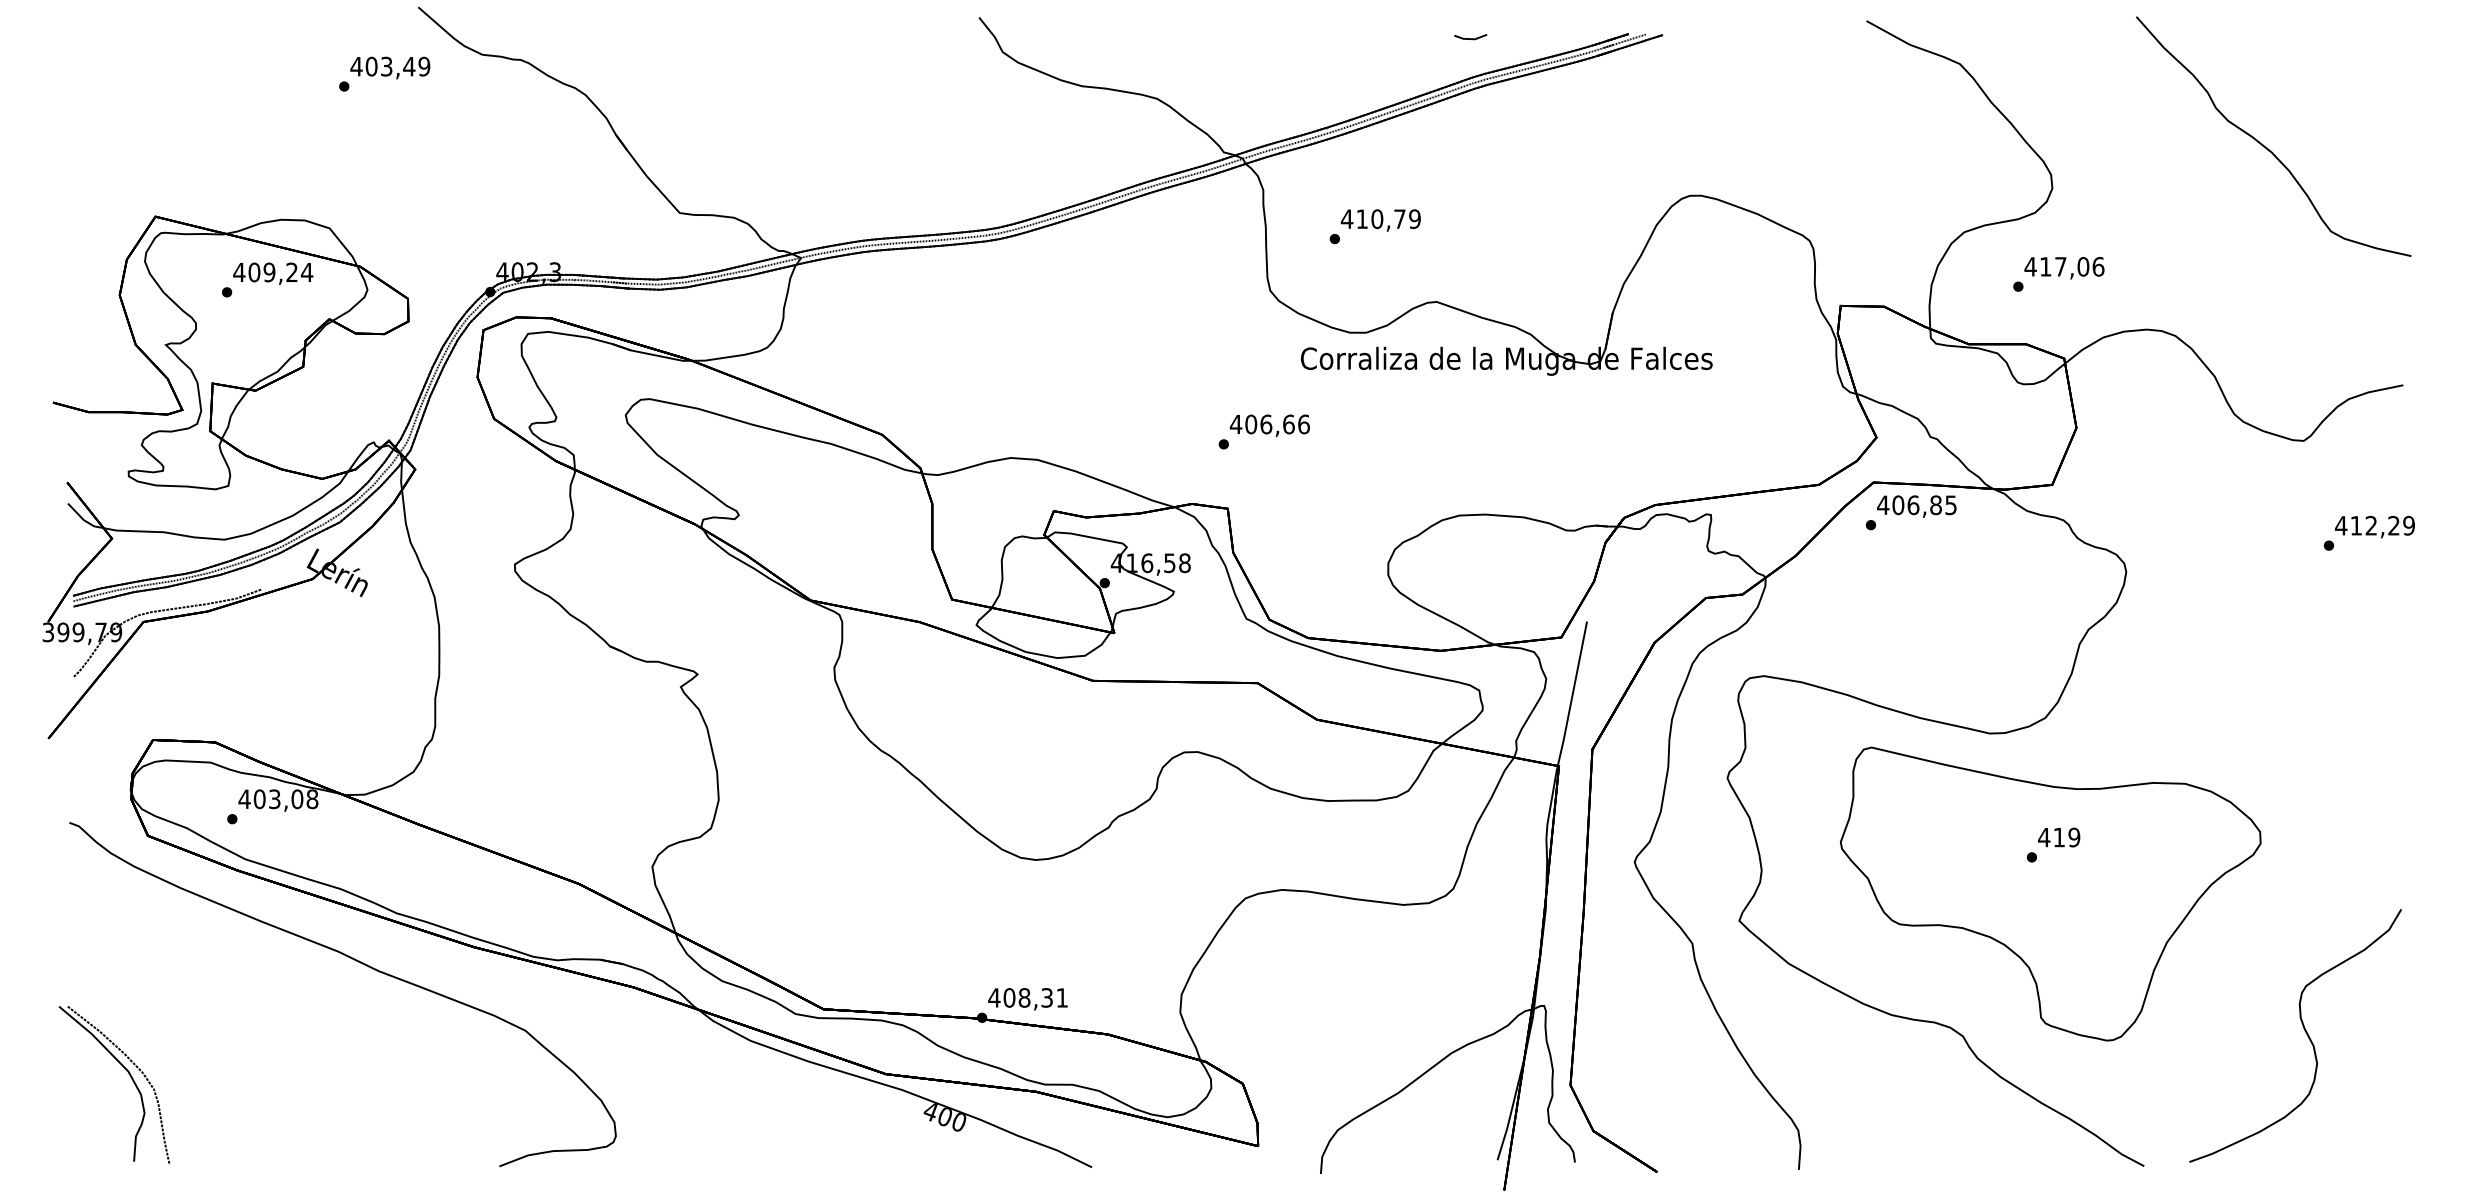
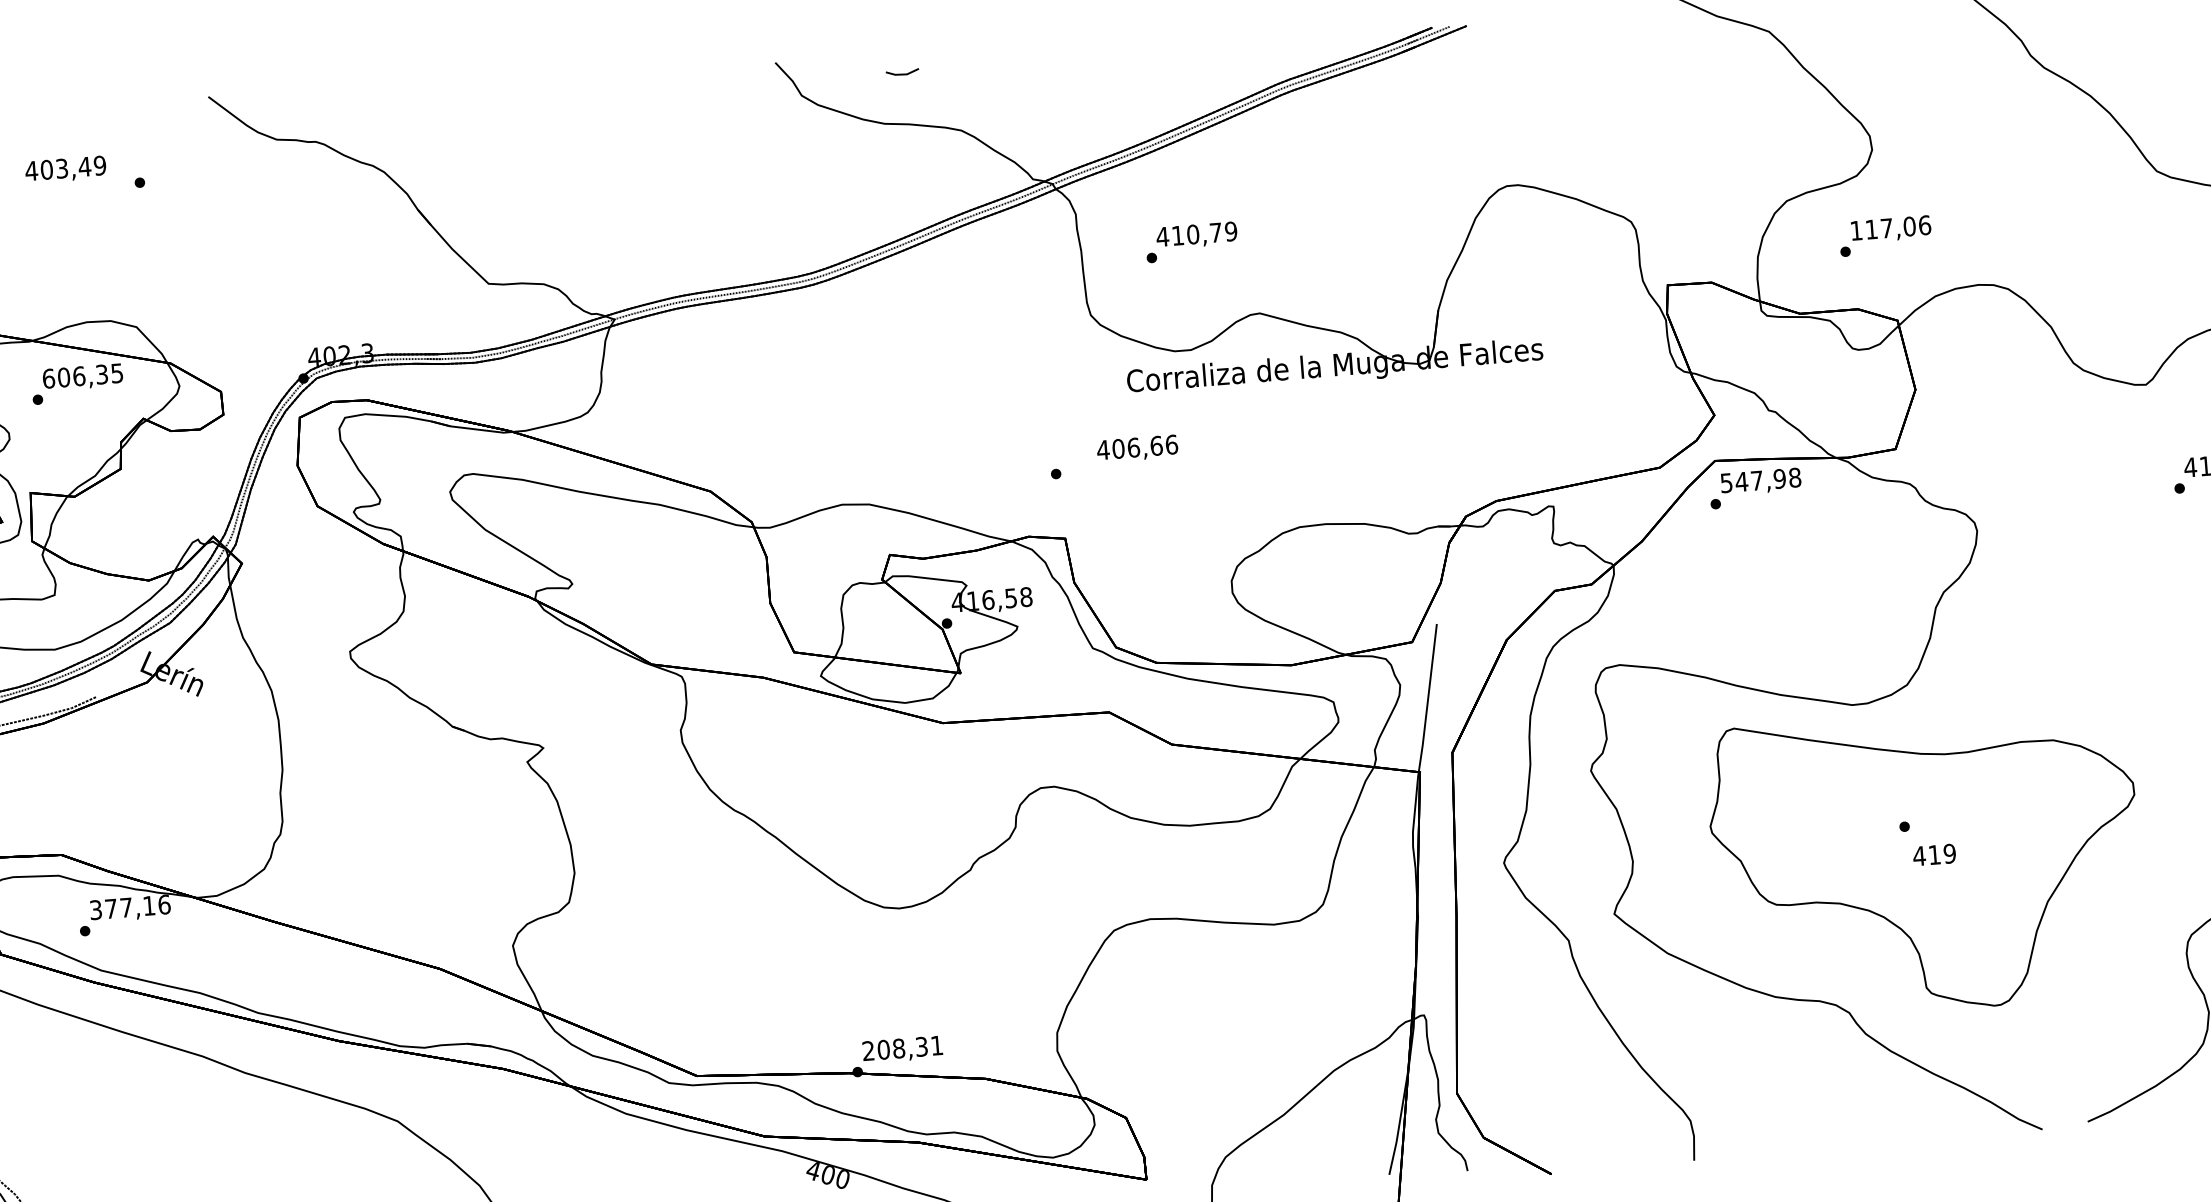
part: (1470, 37) -> (902, 72), moved
text: (390, 67) -> (65, 169), moved
text: (2030, 266) -> (1856, 230), 417,06 -> 117,06
text: (273, 272) -> (83, 376), 409,24 -> 606,35
text: (1269, 425) -> (1137, 448), moved
text: (1916, 505) -> (1760, 480), 406,85 -> 547,98
text: (278, 799) -> (130, 907), 403,08 -> 377,16
text: (2059, 837) -> (1934, 854), moved
text: (994, 997) -> (868, 1050), 408,31 -> 208,31

